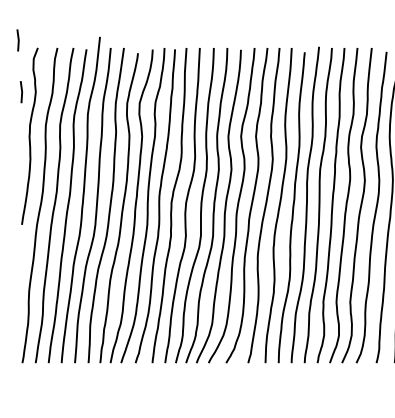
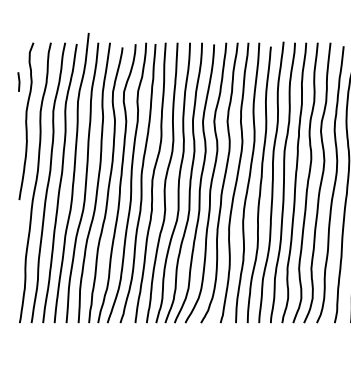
line: (17, 39) -> (15, 35), removed

